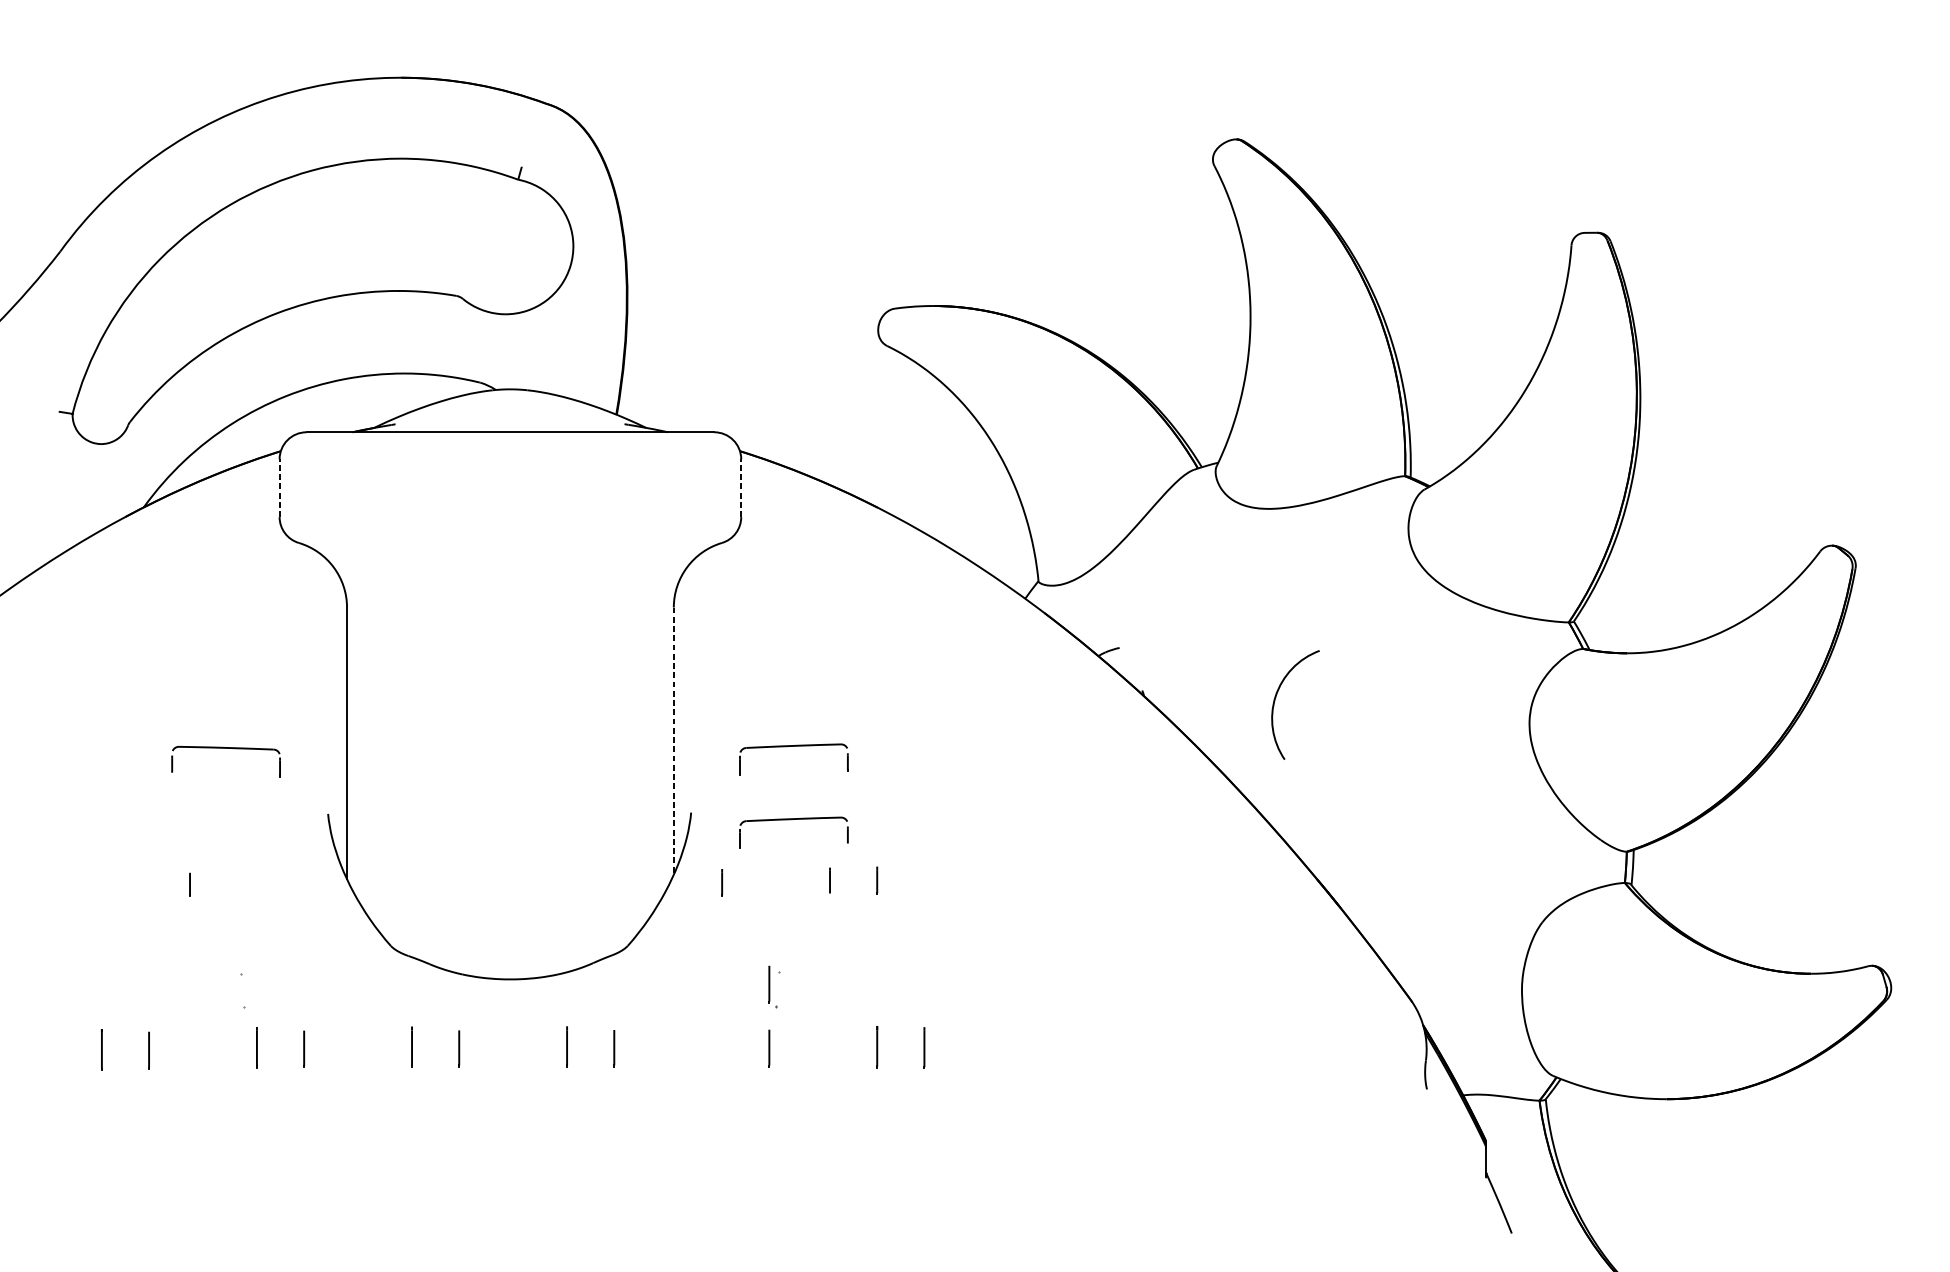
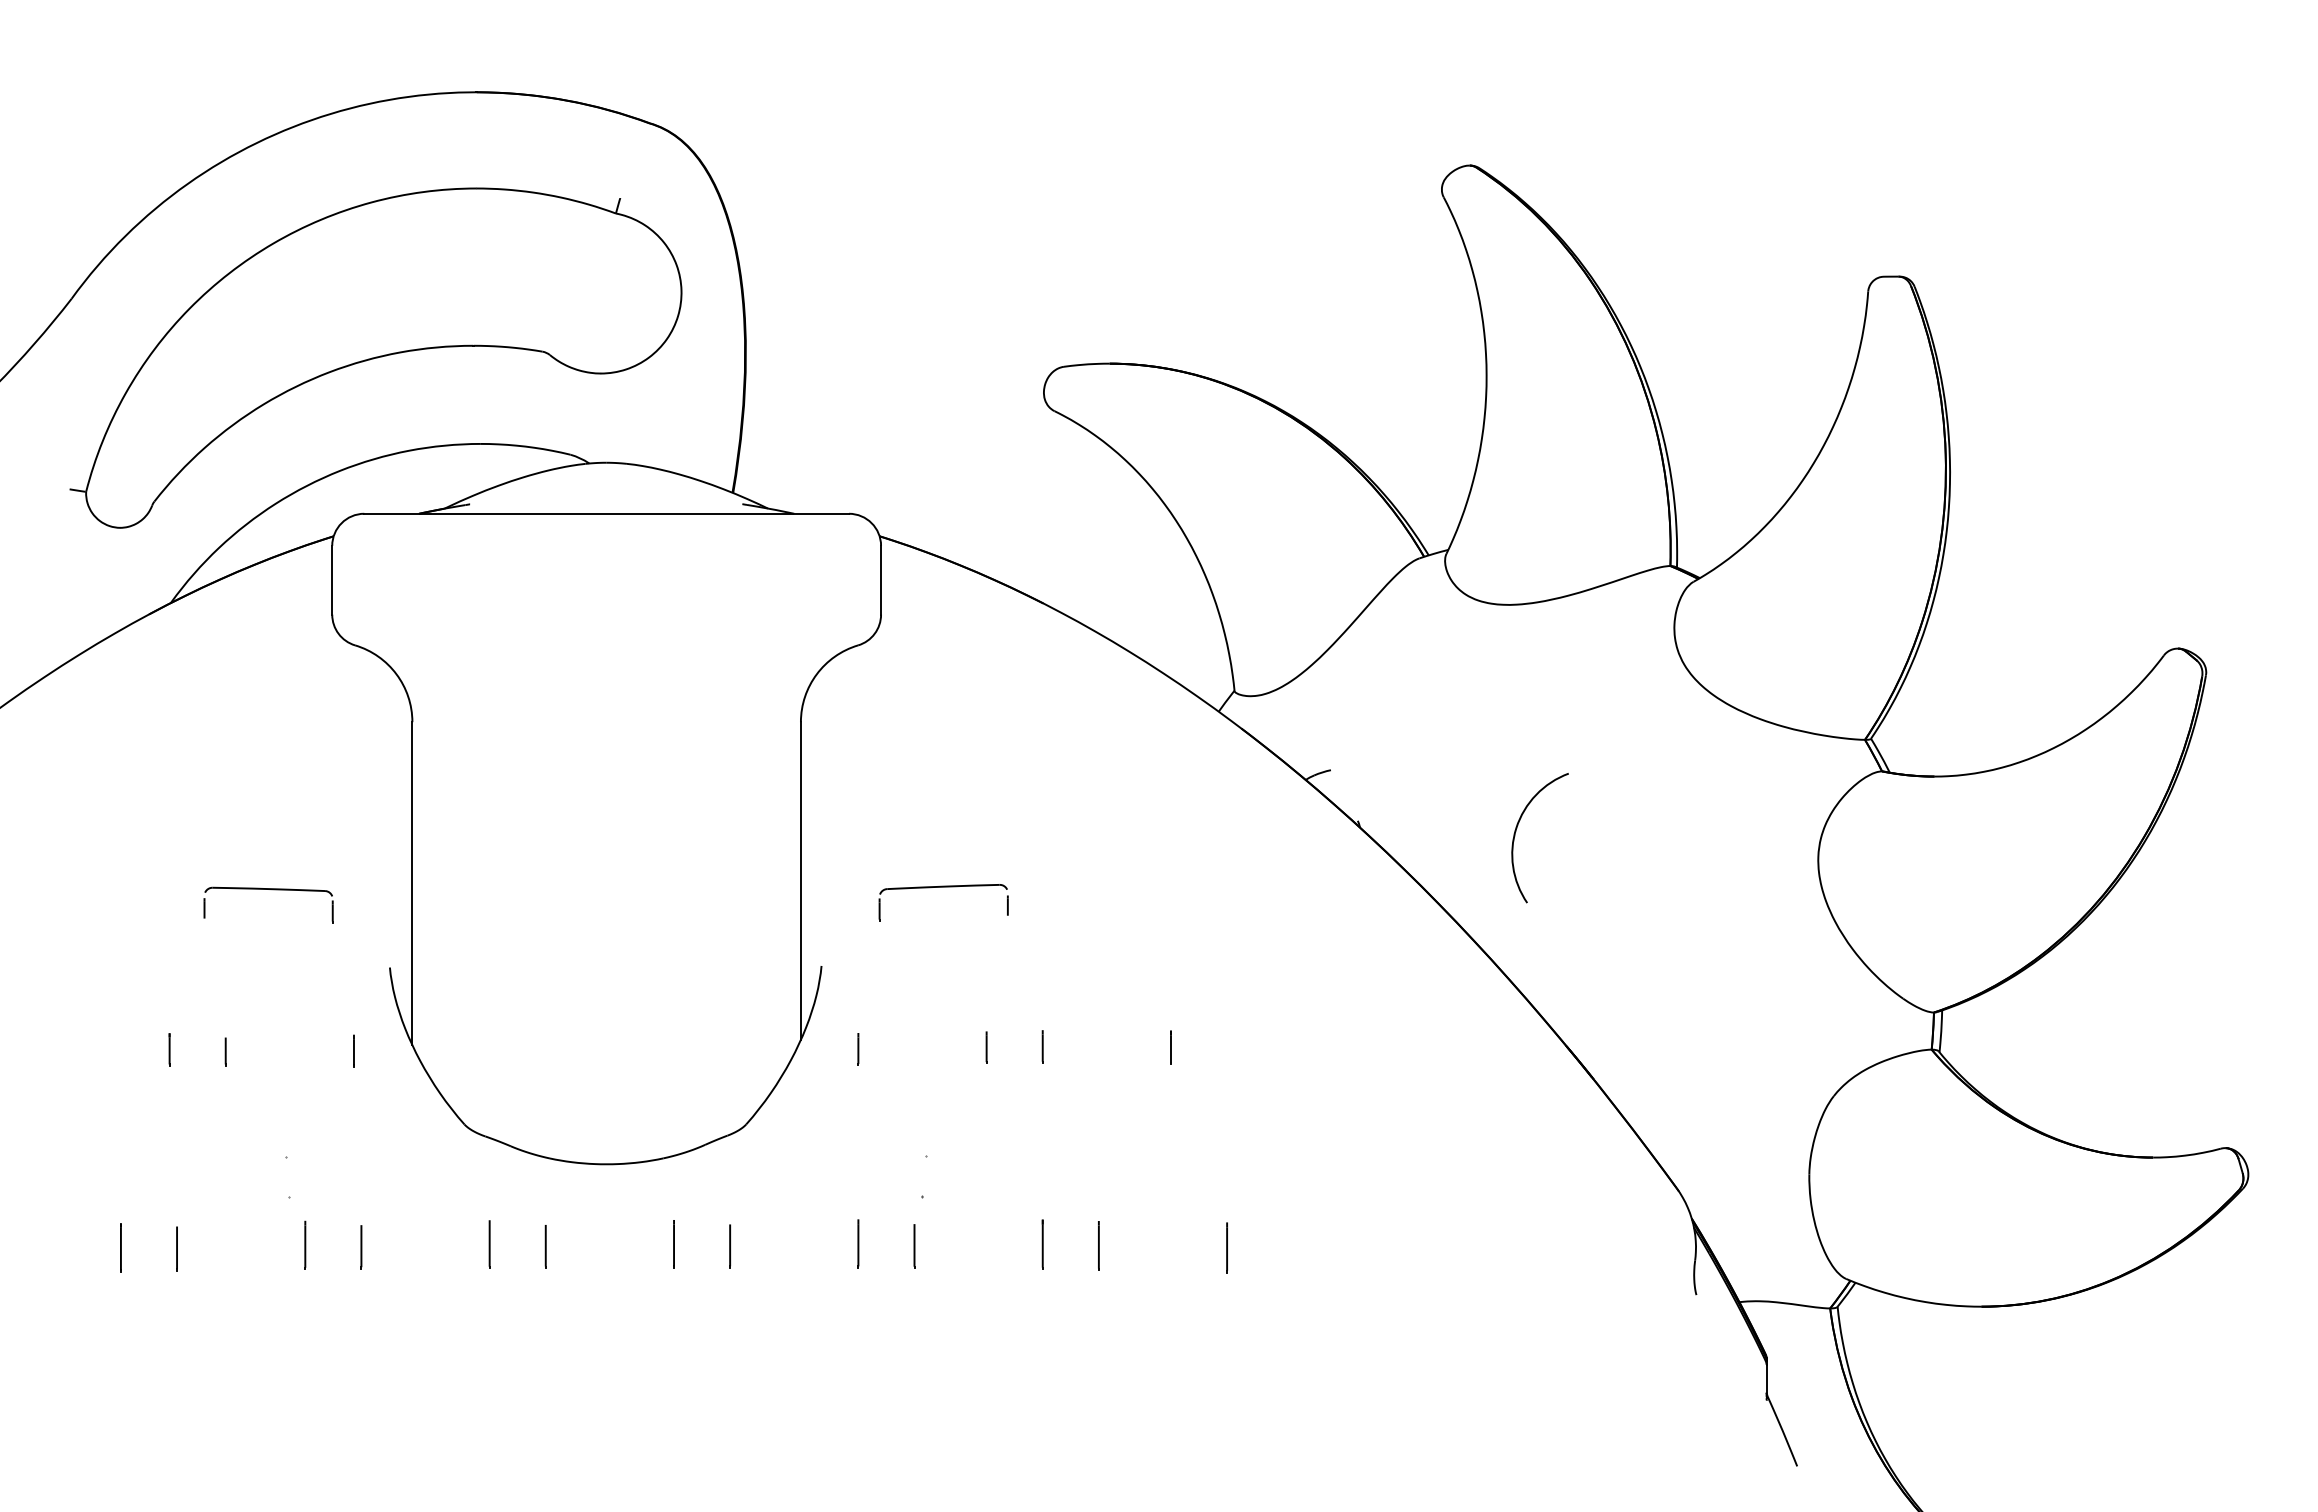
line: (279, 487) -> (332, 579), dashed -> solid
line: (741, 487) -> (881, 579), dashed -> solid
line: (673, 741) -> (800, 881), dashed -> solid
part: (793, 819) -> (943, 974), removed
line: (984, 881) -> (1170, 1047), added
line: (142, 882) -> (169, 1049), added
line: (297, 883) -> (353, 1050), added
line: (769, 984) -> (914, 1170), removed
line: (722, 1046) -> (858, 1243), added
line: (1031, 1049) -> (1226, 1247), added

